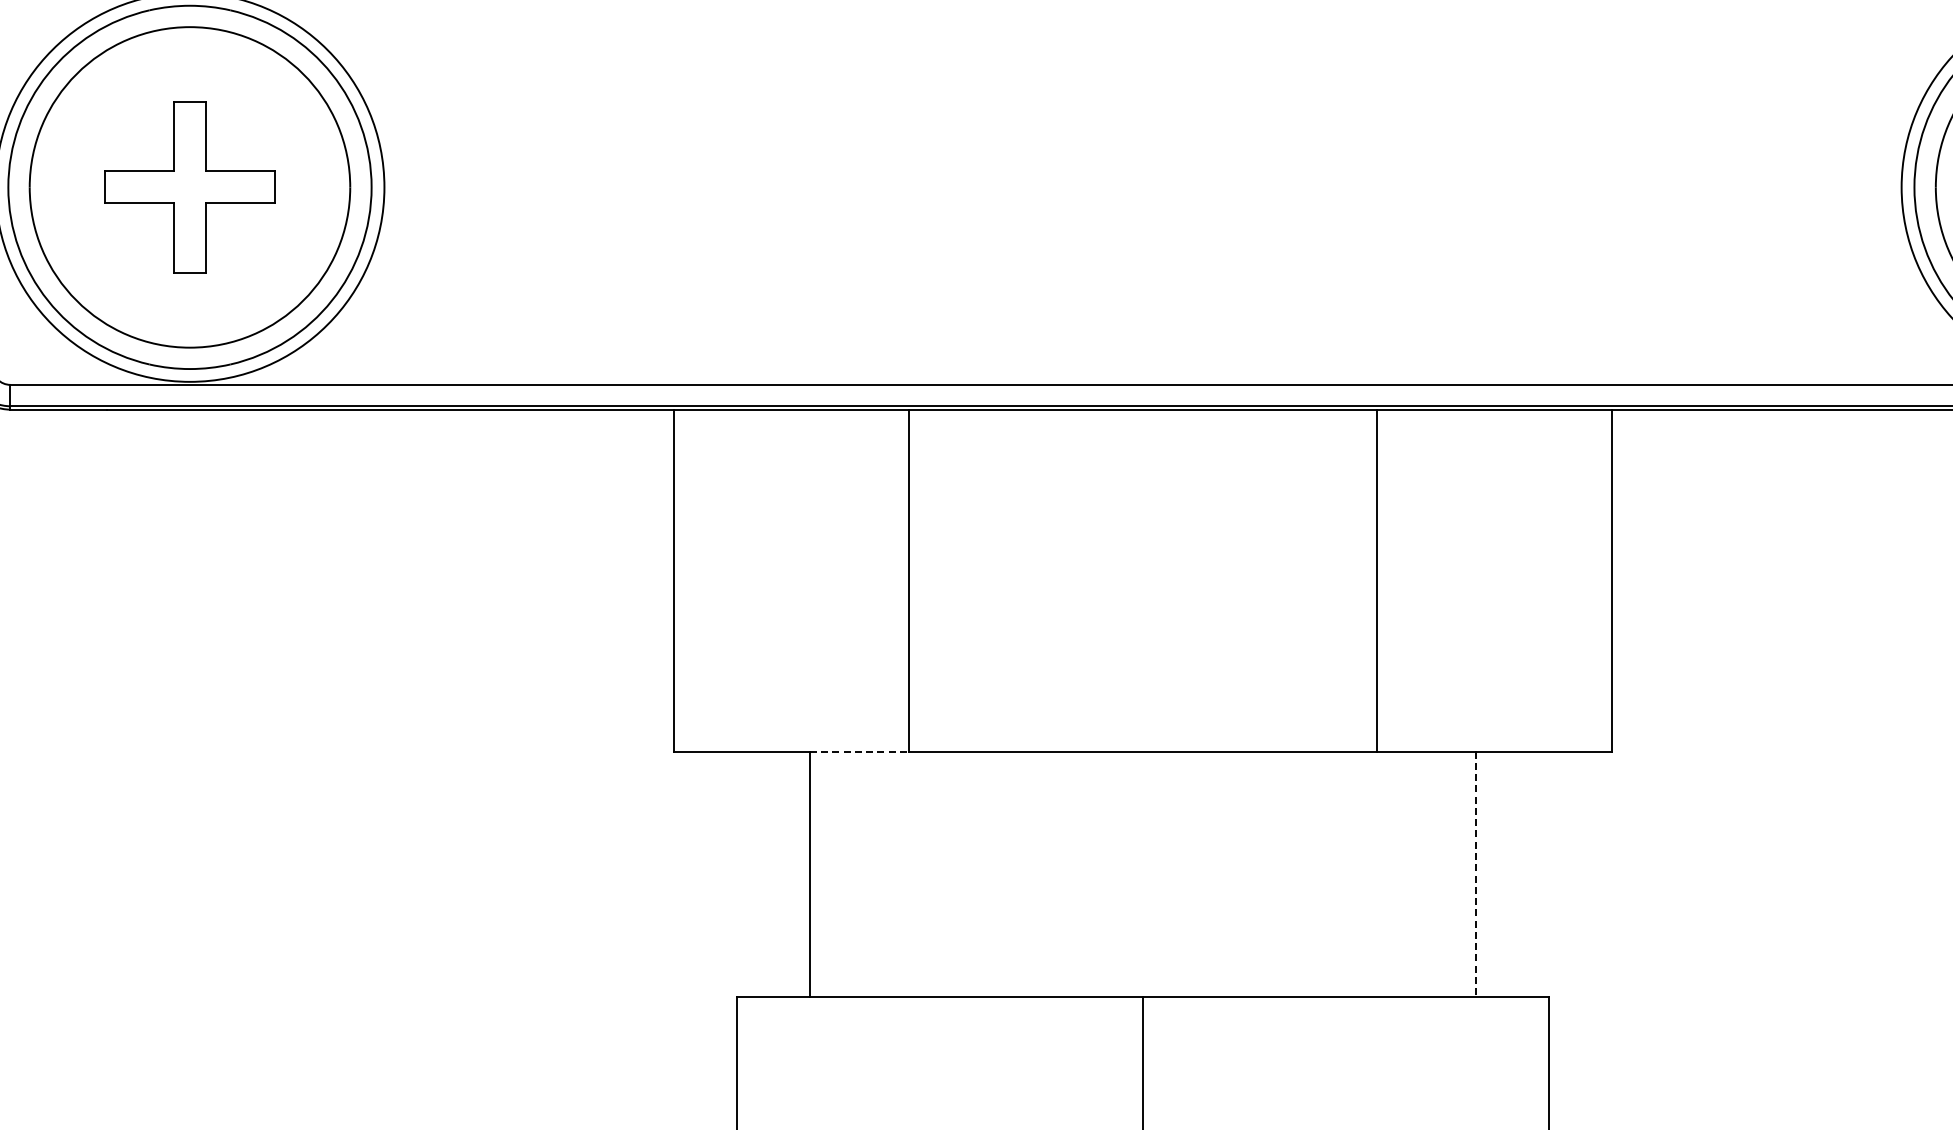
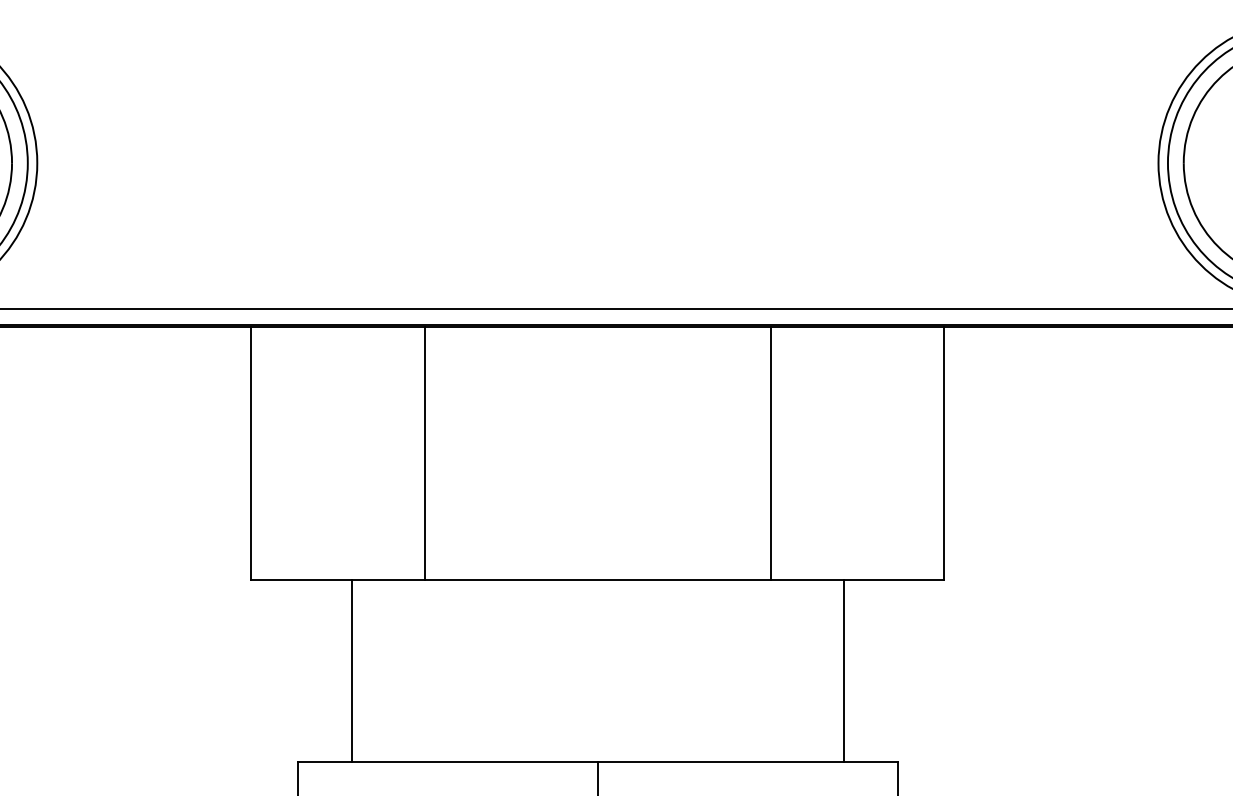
line: (859, 751) -> (388, 580), dashed -> solid
line: (1476, 874) -> (844, 670), dashed -> solid

